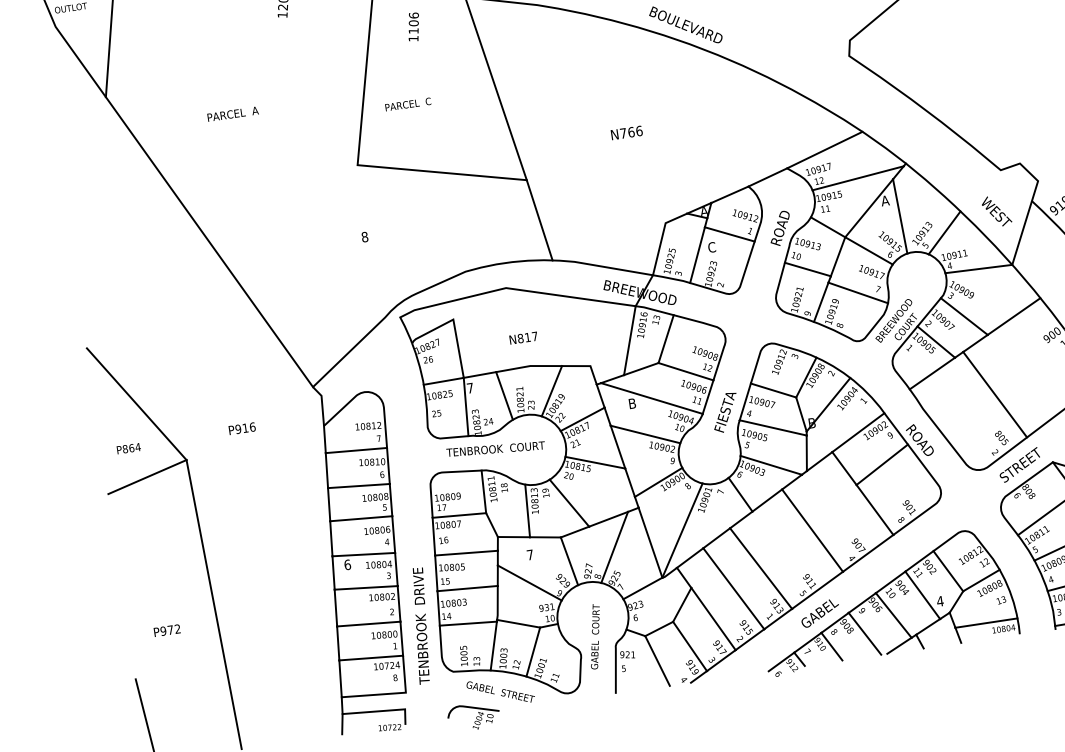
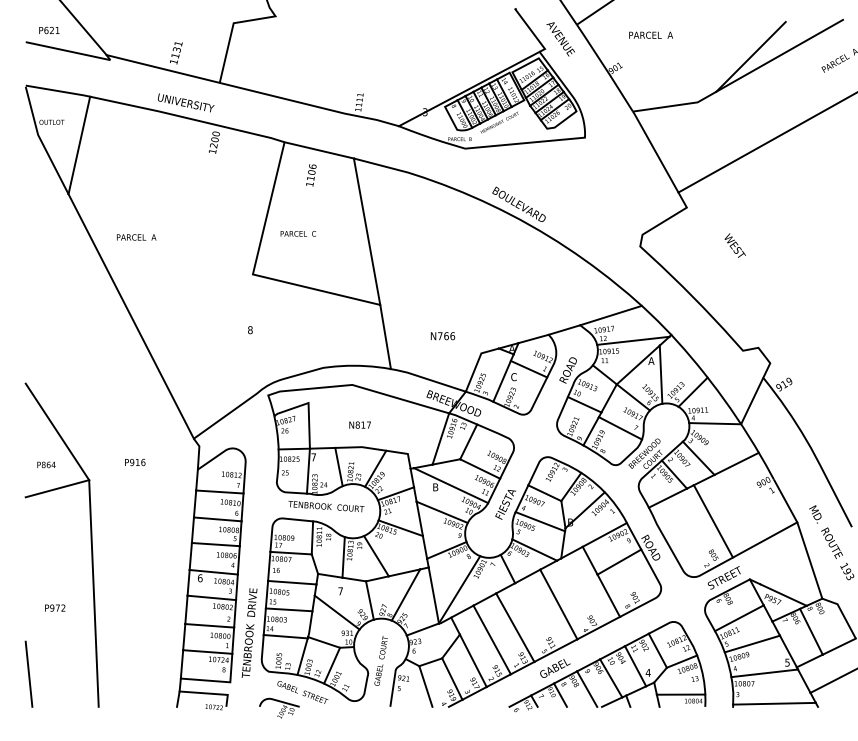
text: (232, 114) -> (136, 237), moved
text: (626, 133) -> (442, 336), moved
text: (995, 211) -> (734, 245), moved

